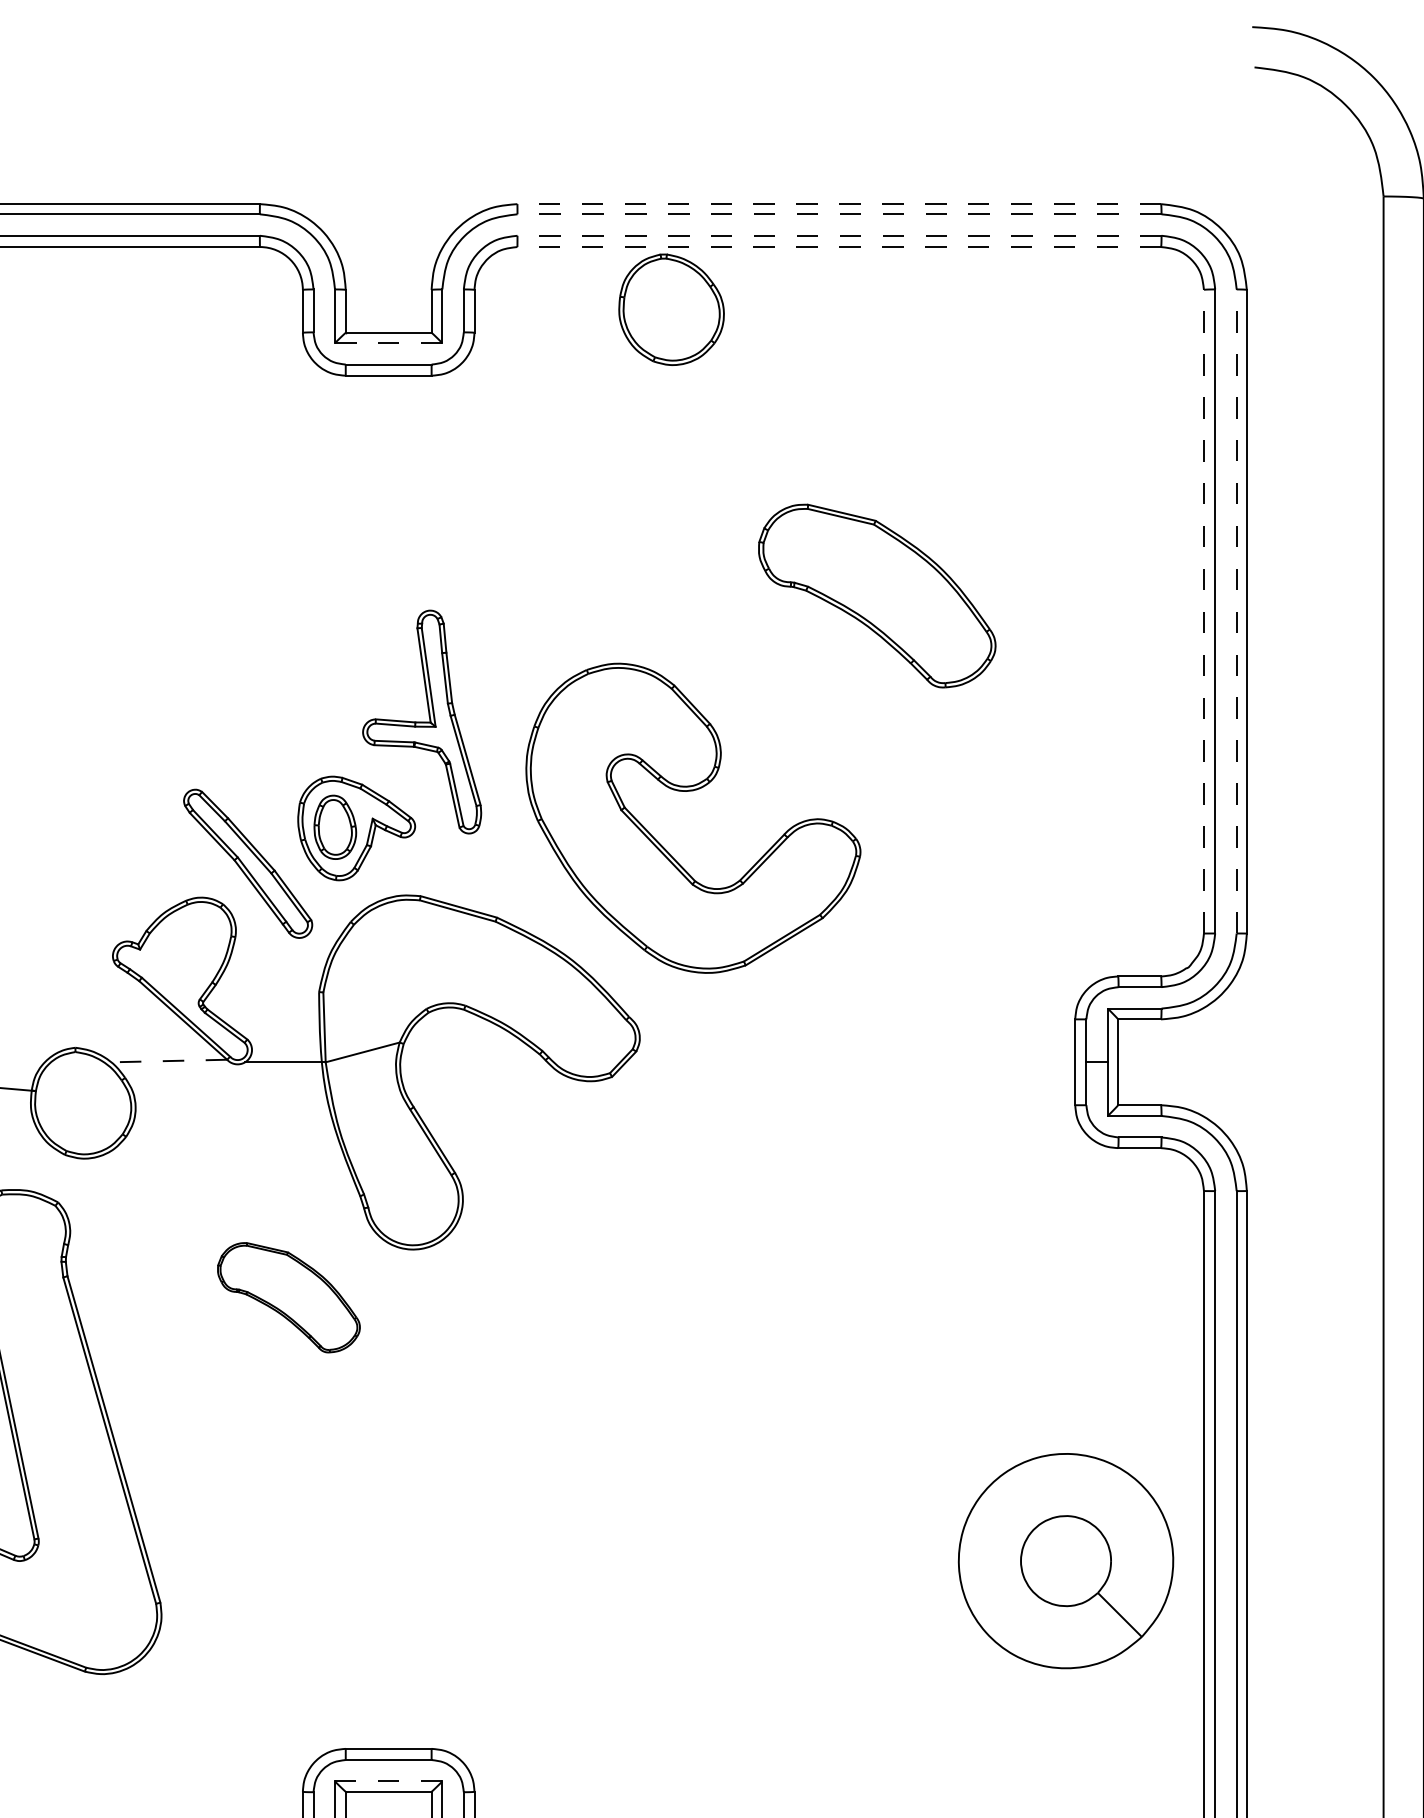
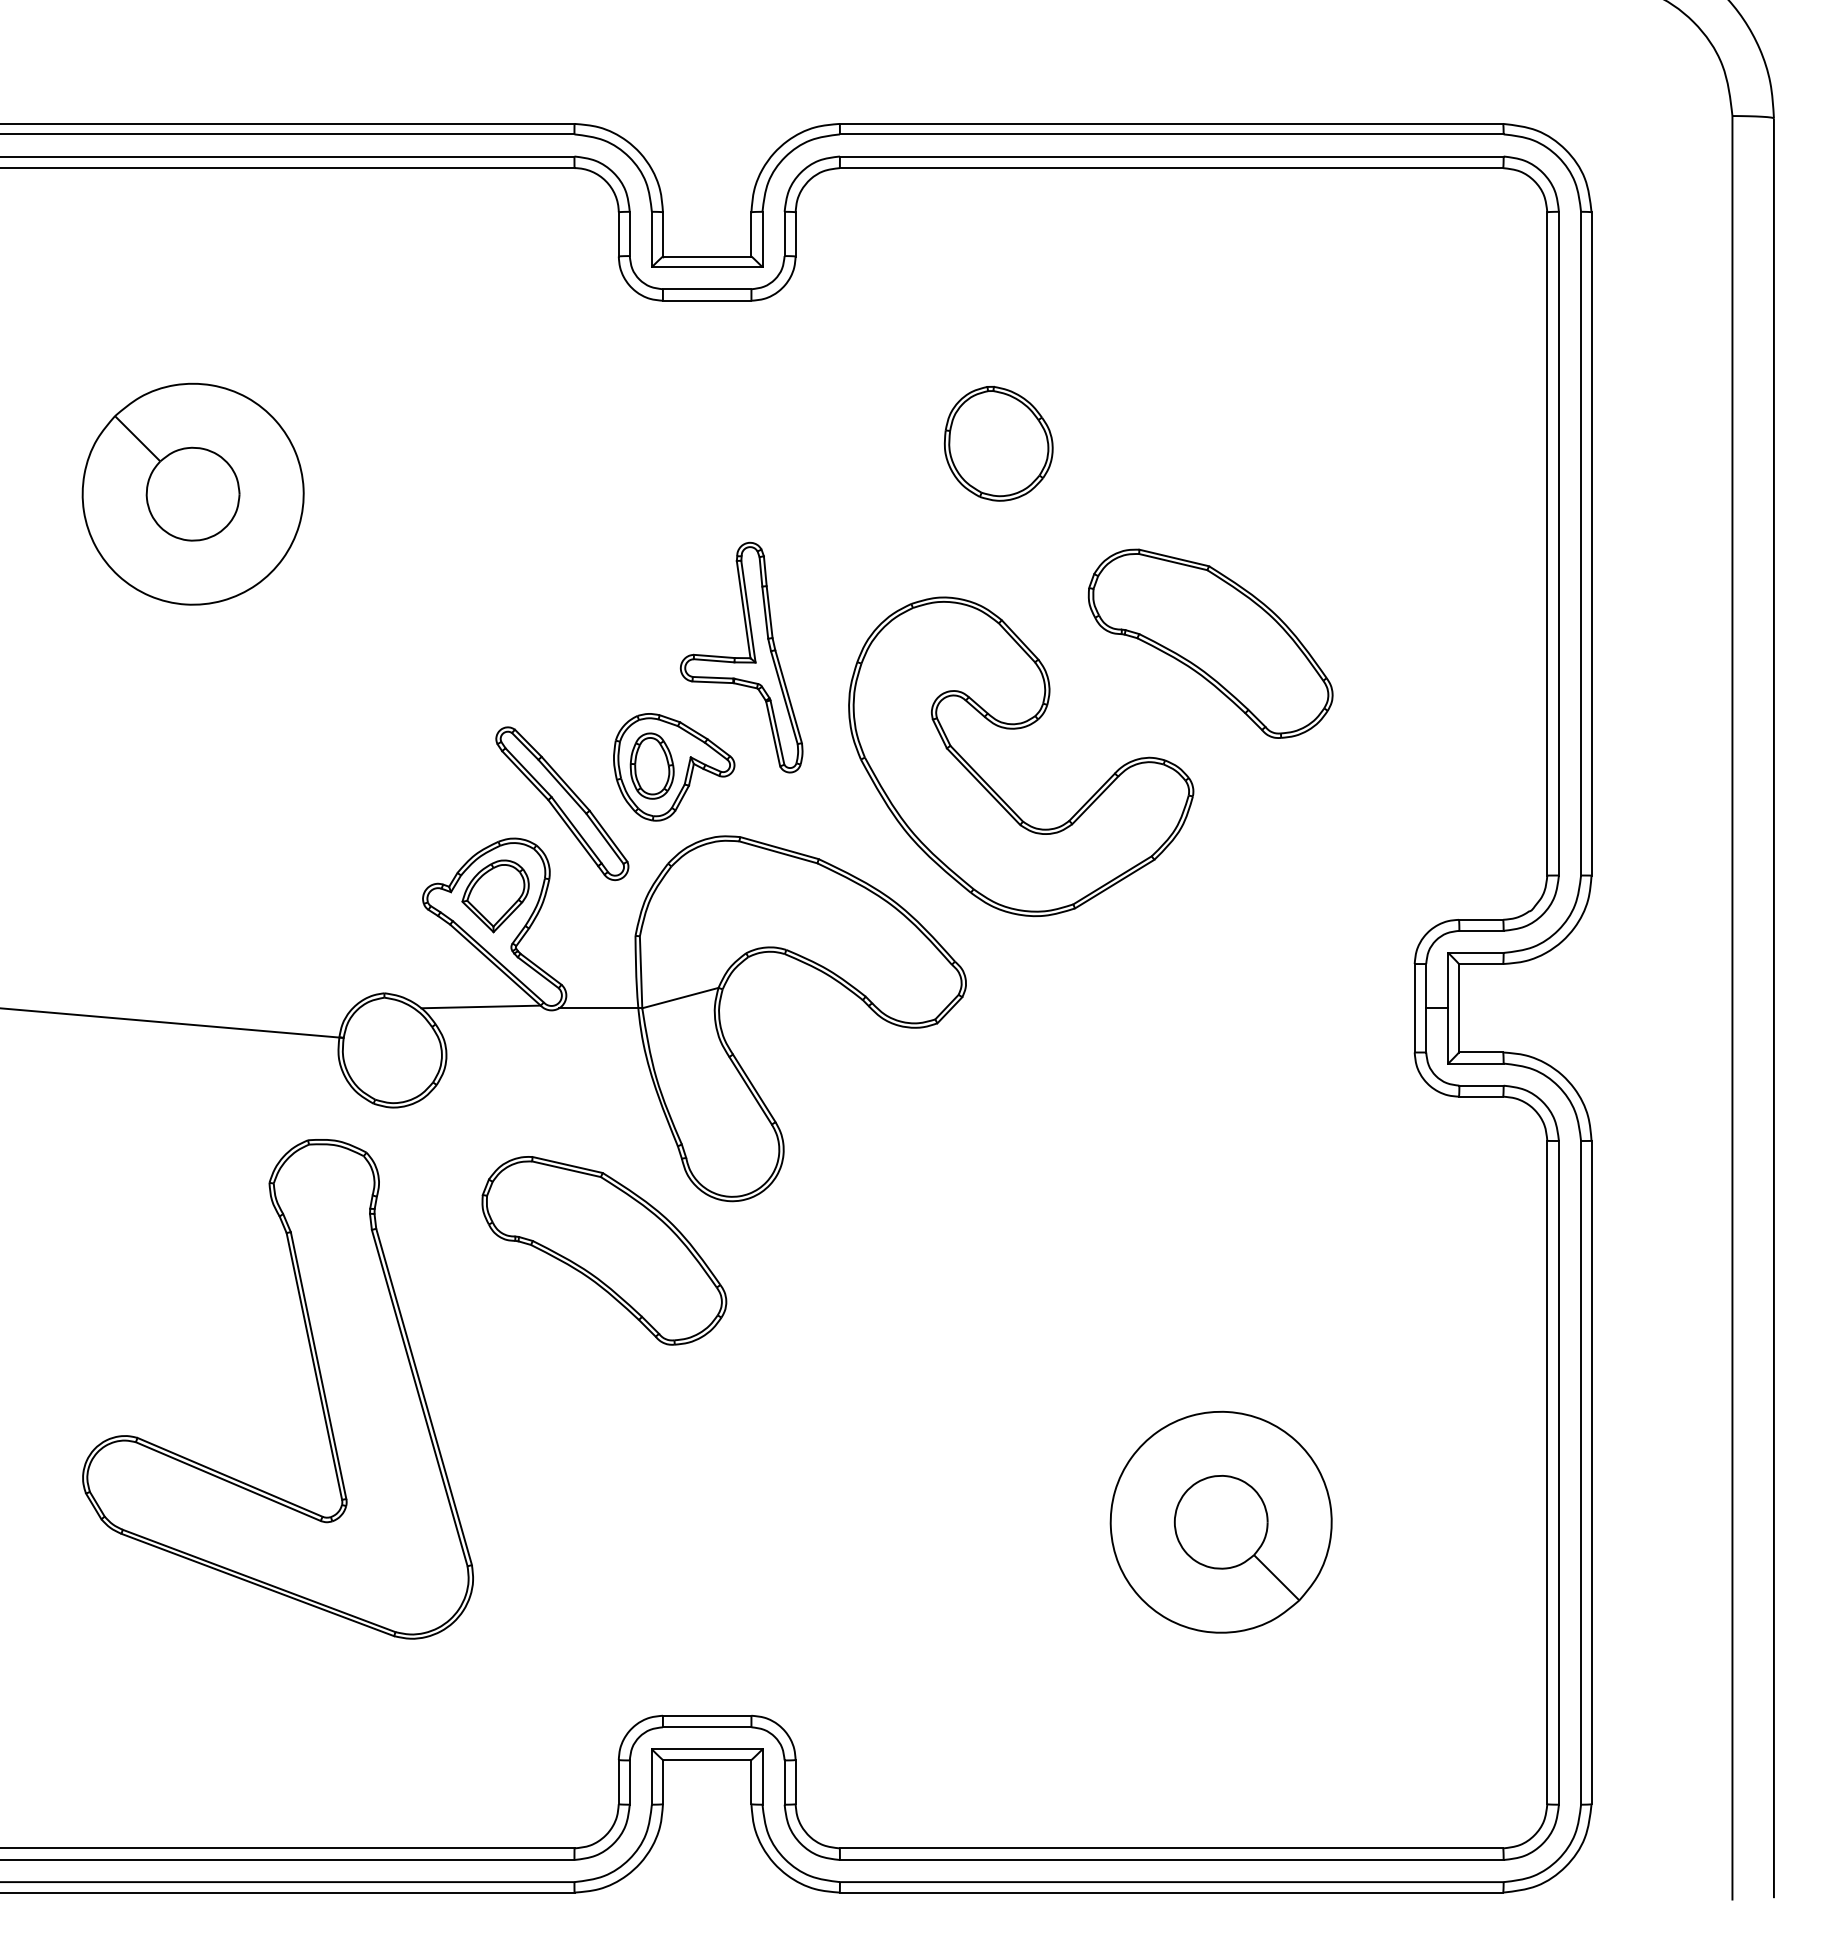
line: (839, 203) -> (1171, 123), dashed -> solid
line: (839, 214) -> (1171, 134), dashed -> solid
line: (839, 235) -> (1171, 156), dashed -> solid
line: (839, 247) -> (1171, 168), dashed -> solid
part: (671, 309) -> (998, 443), moved
line: (388, 343) -> (706, 267), dashed -> solid
part: (877, 595) -> (1210, 643), moved
line: (1204, 611) -> (1547, 543), dashed -> solid
line: (1237, 611) -> (1581, 543), dashed -> solid
part: (183, 953) -> (495, 896), added
line: (169, 1060) -> (481, 1006), dashed -> solid
part: (289, 1297) -> (604, 1250), size x1.67
part: (1065, 1560) -> (1220, 1521), moved
line: (388, 1781) -> (707, 1749), dashed -> solid

